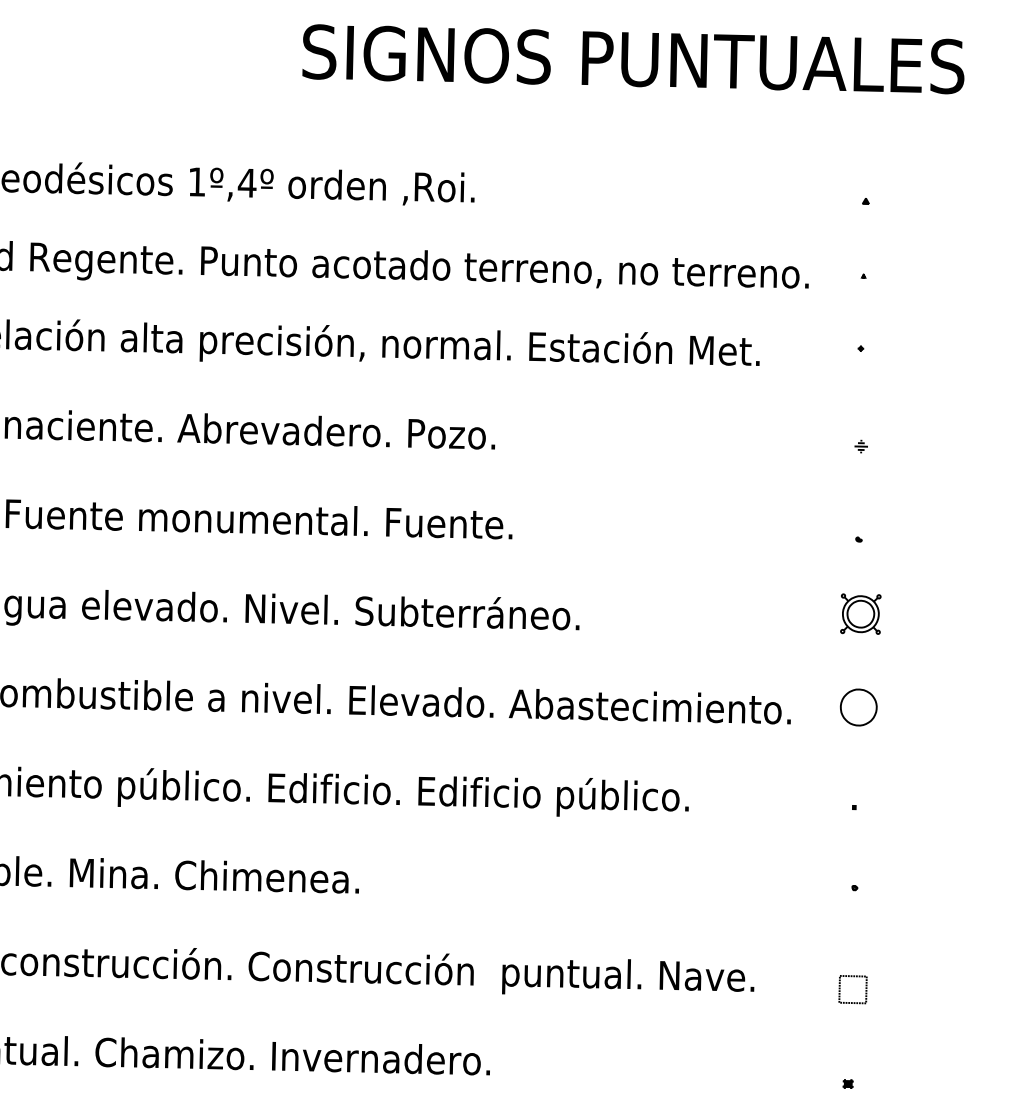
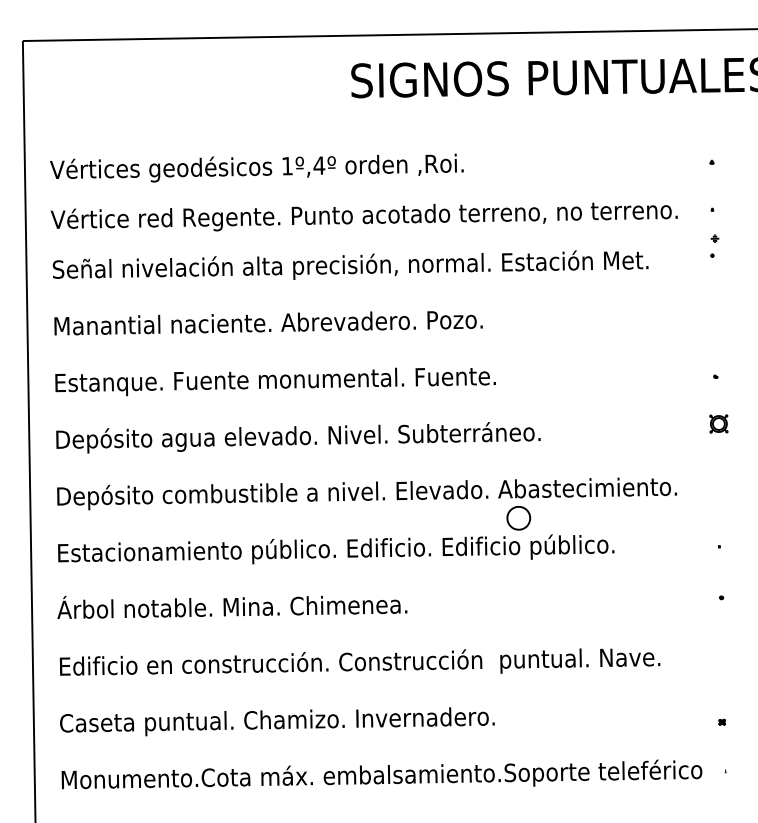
part: (860, 446) -> (714, 238), moved
part: (860, 613) -> (718, 423), size x0.7
part: (858, 707) -> (518, 518), moved
part: (853, 989) -> (723, 662), removed

